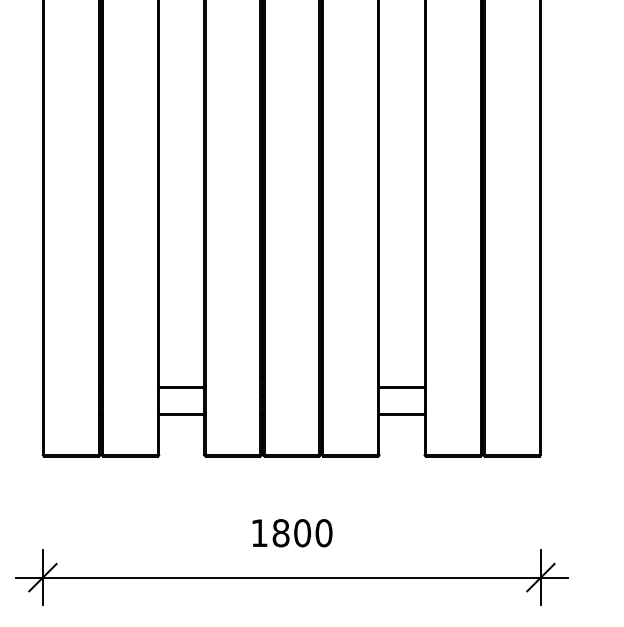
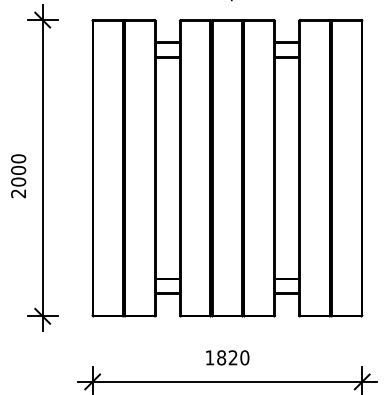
text: (301, 532) -> (232, 357), 1800 -> 1820

